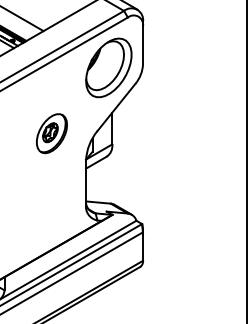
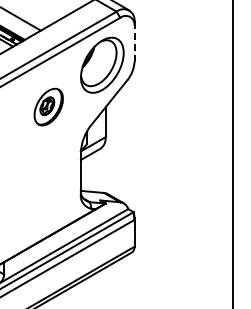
line: (143, 44) -> (134, 43), solid -> dashed
part: (51, 132) -> (48, 106), moved

